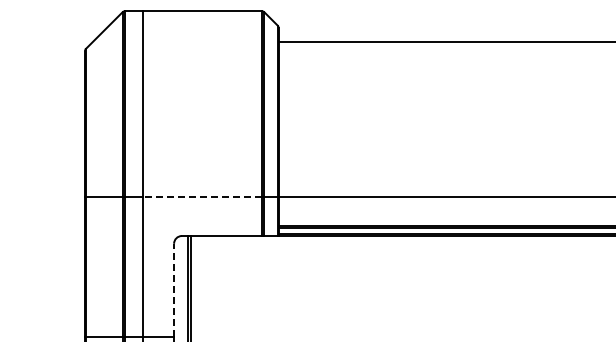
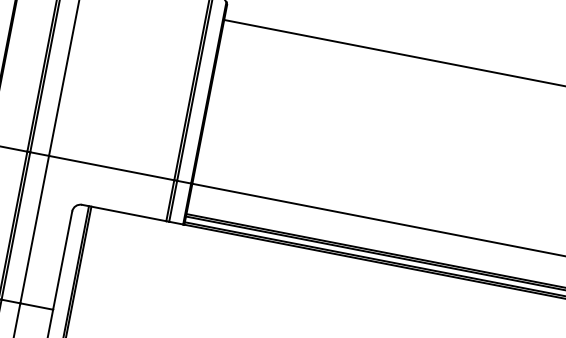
line: (201, 197) -> (110, 168), dashed -> solid
line: (174, 290) -> (63, 260), dashed -> solid

